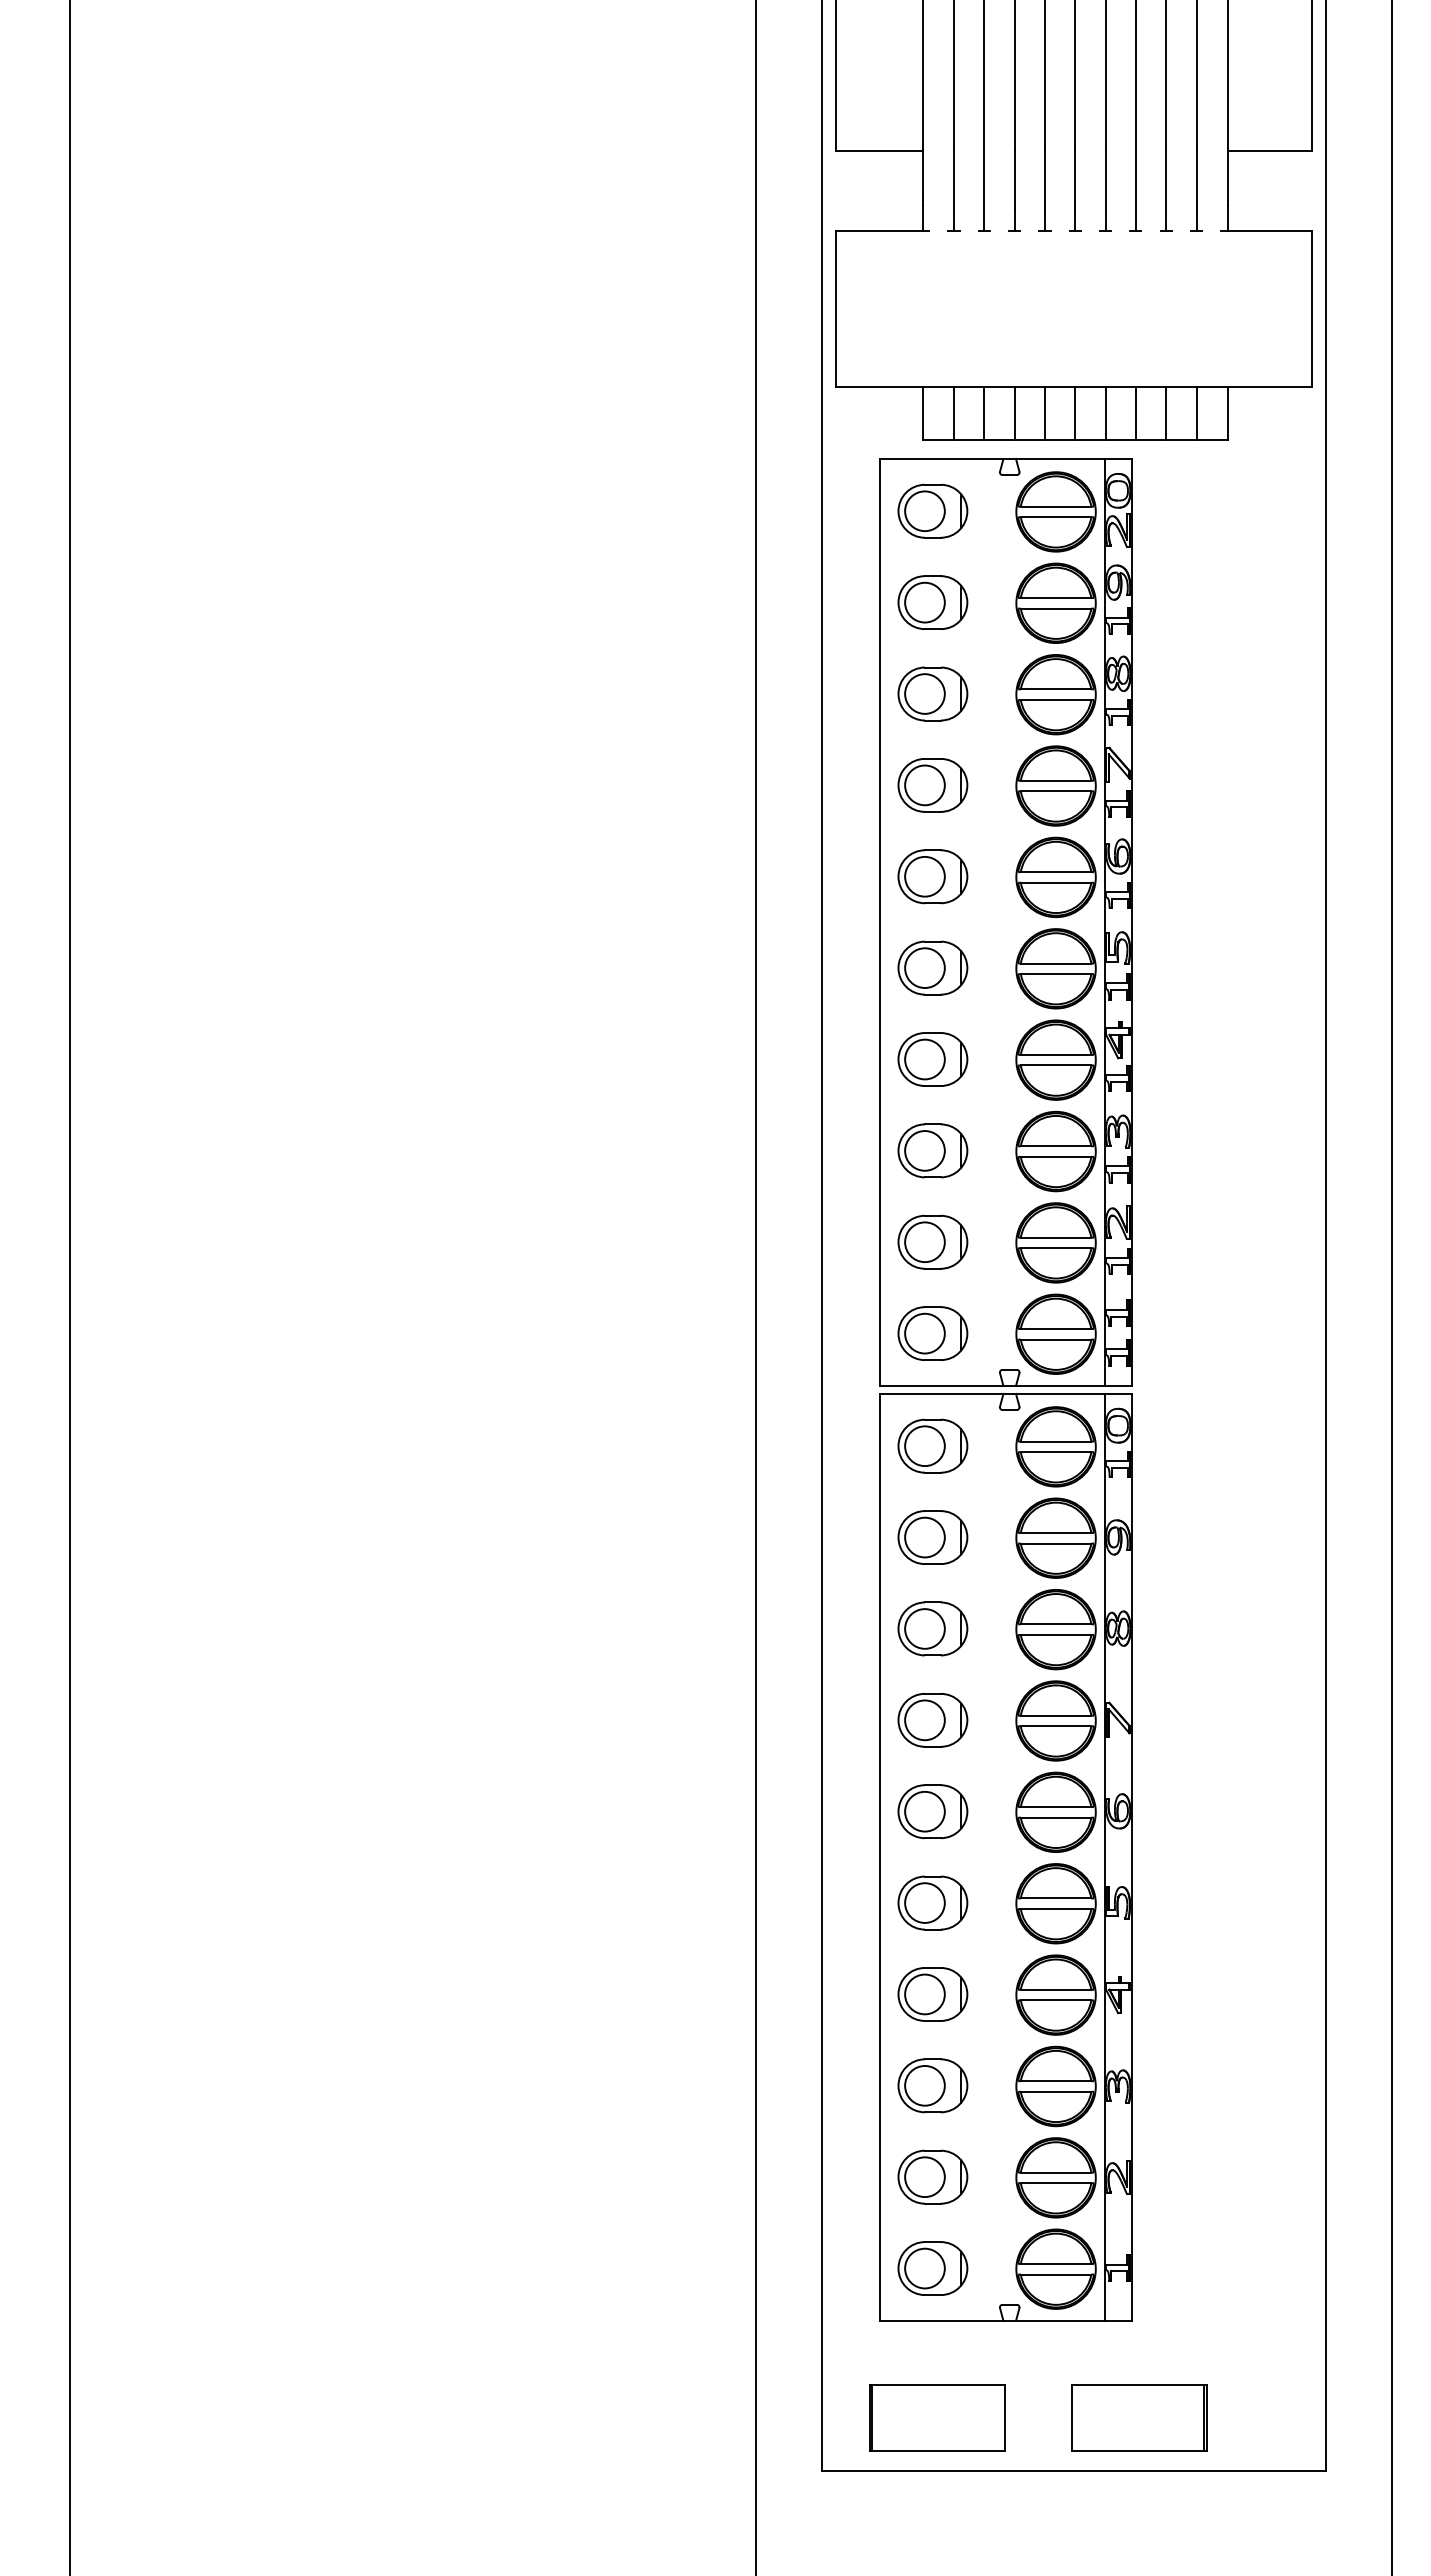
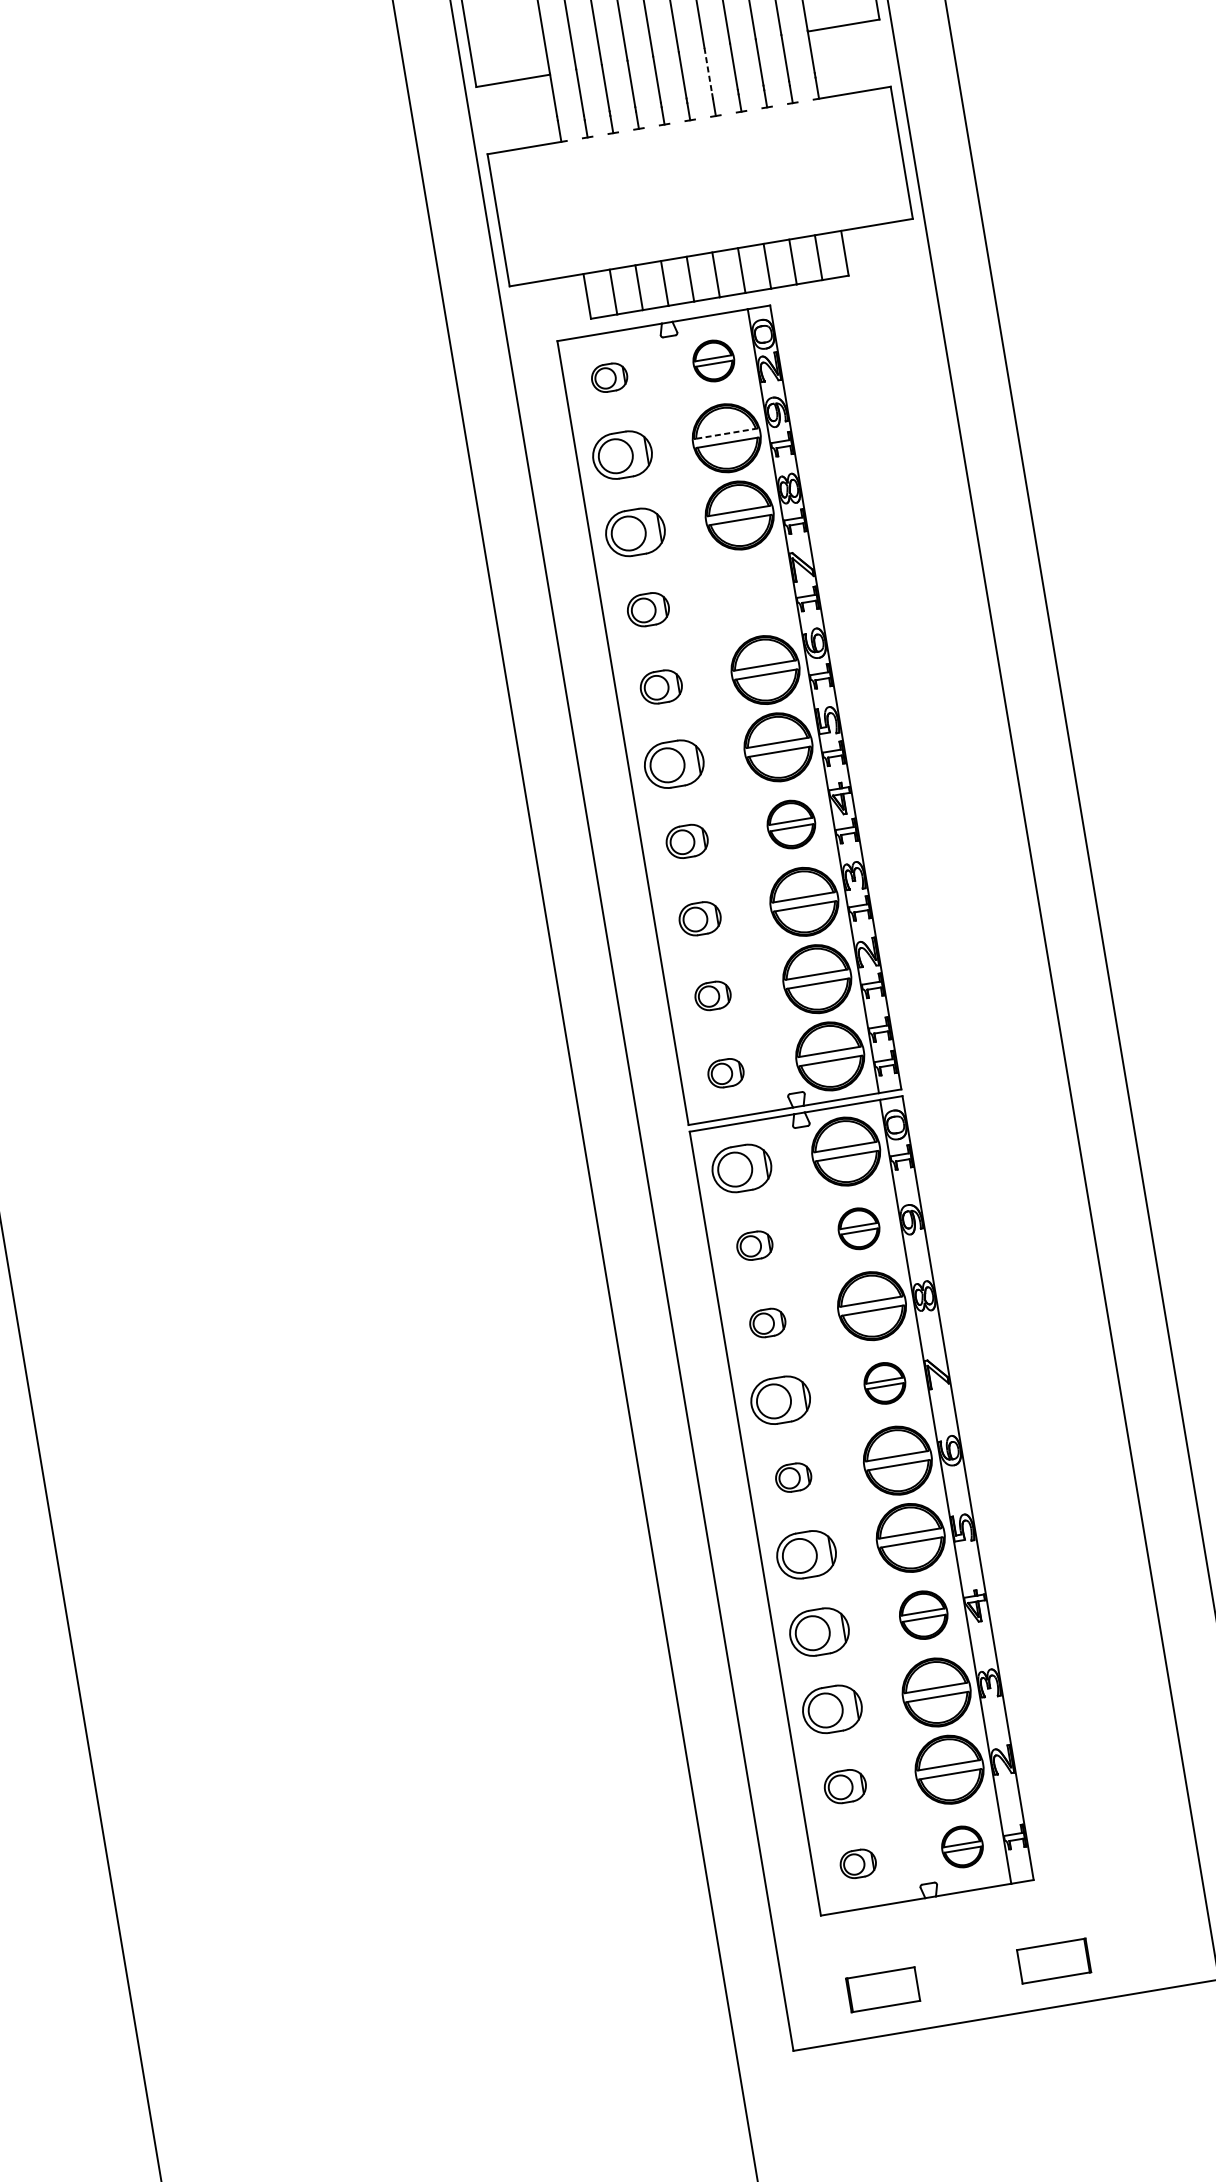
line: (1105, 177) -> (708, 71), solid -> dashed
part: (932, 510) -> (609, 377), size x0.6
part: (1055, 511) -> (713, 360), size x0.6
line: (1056, 598) -> (726, 434), solid -> dashed
part: (932, 785) -> (648, 609), size x0.7
part: (1055, 785) -> (752, 592), removed
part: (932, 876) -> (660, 686), size x0.7
part: (932, 1059) -> (686, 841), size x0.7
part: (1055, 1059) -> (790, 824), size x0.7
part: (932, 1150) -> (699, 918), size x0.7
part: (932, 1241) -> (712, 995), size x0.6
part: (932, 1333) -> (725, 1073), size x0.6
part: (932, 1537) -> (754, 1245), size x0.6
part: (1055, 1537) -> (858, 1228), size x0.6
part: (932, 1628) -> (767, 1322), size x0.6
part: (1055, 1720) -> (884, 1383), size x0.6
part: (932, 1811) -> (793, 1477), size x0.6
part: (1055, 1994) -> (923, 1614), size x0.7
part: (932, 2176) -> (844, 1786), size x0.7
part: (932, 2268) -> (857, 1863), size x0.6
part: (1055, 2268) -> (961, 1846), size x0.6
part: (937, 2417) -> (883, 1989), size x0.6
part: (1139, 2417) -> (1054, 1960), size x0.6

